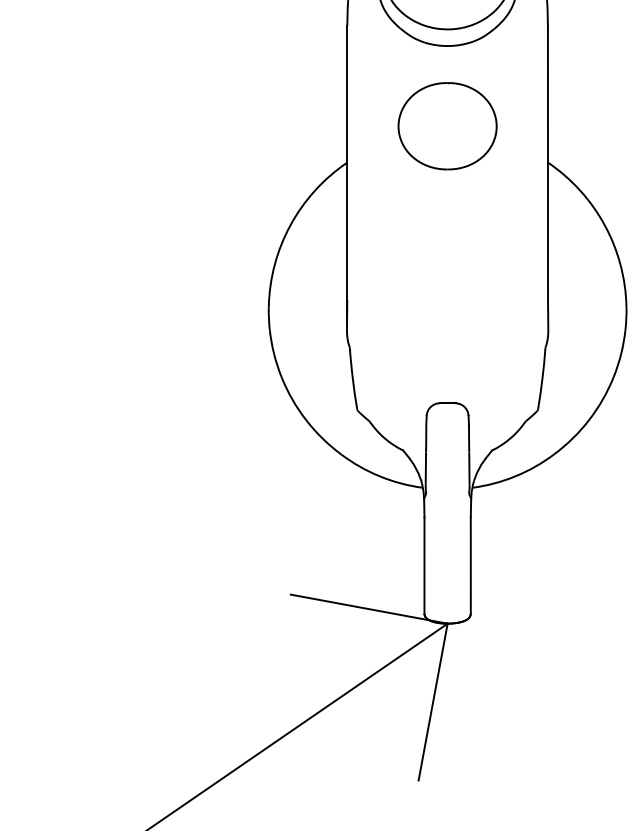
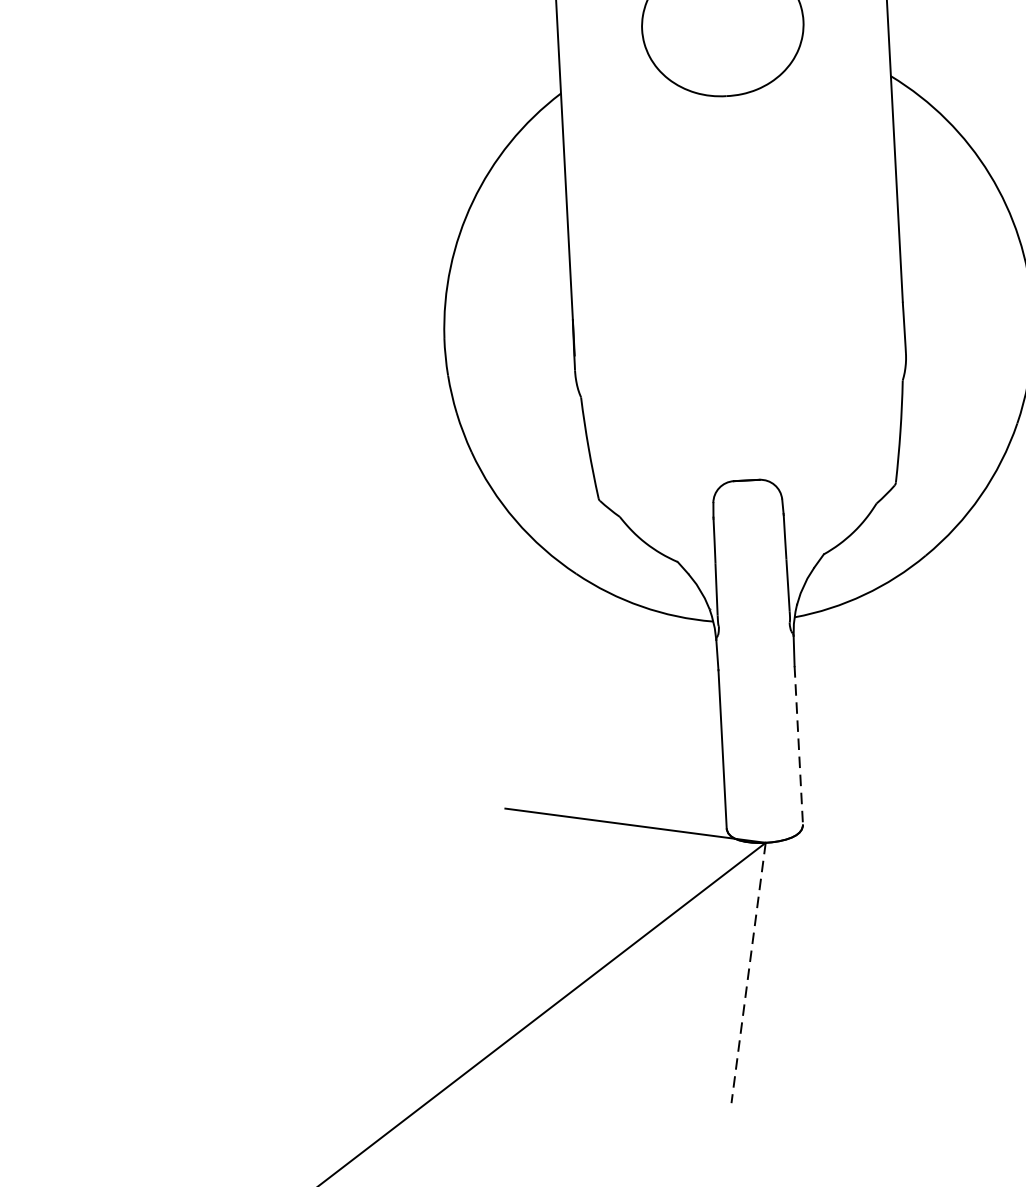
line: (470, 566) -> (798, 746), solid -> dashed
line: (433, 702) -> (749, 973), solid -> dashed

